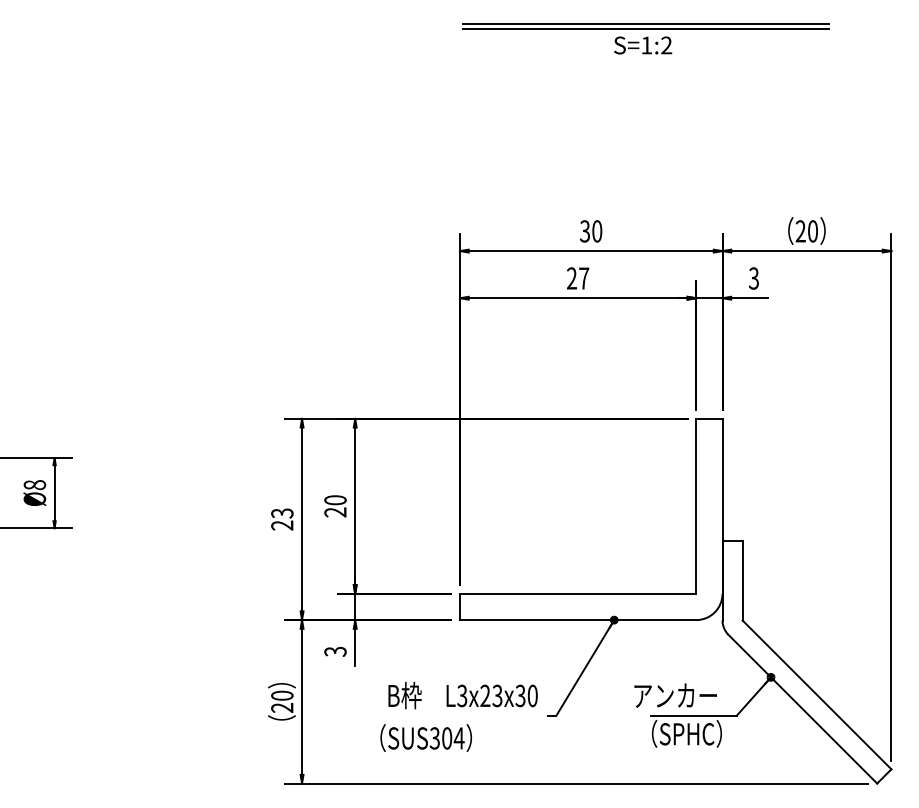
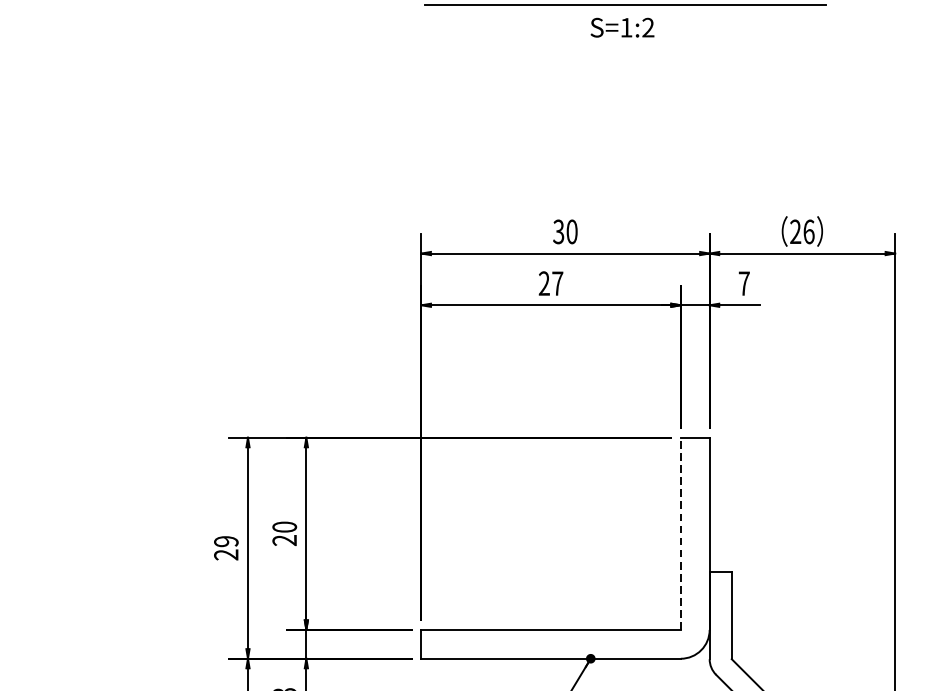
line: (645, 28) -> (625, 9), removed
text: (813, 231) -> (809, 232), 20 -> 26
text: (753, 278) -> (743, 283), 3 -> 7
line: (696, 506) -> (681, 533), solid -> dashed
text: (282, 513) -> (226, 541), 23 -> 29

